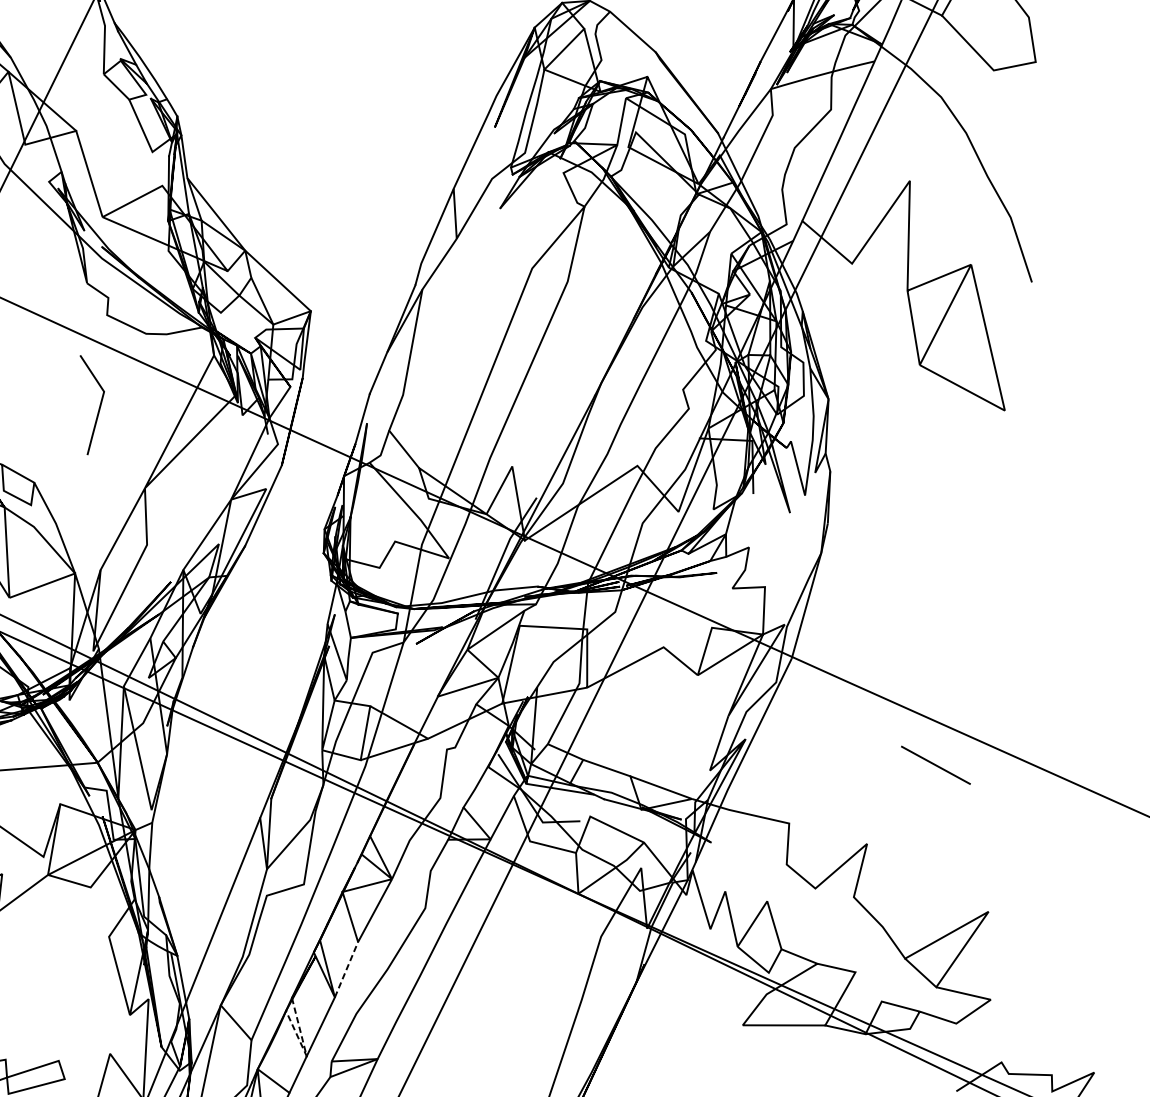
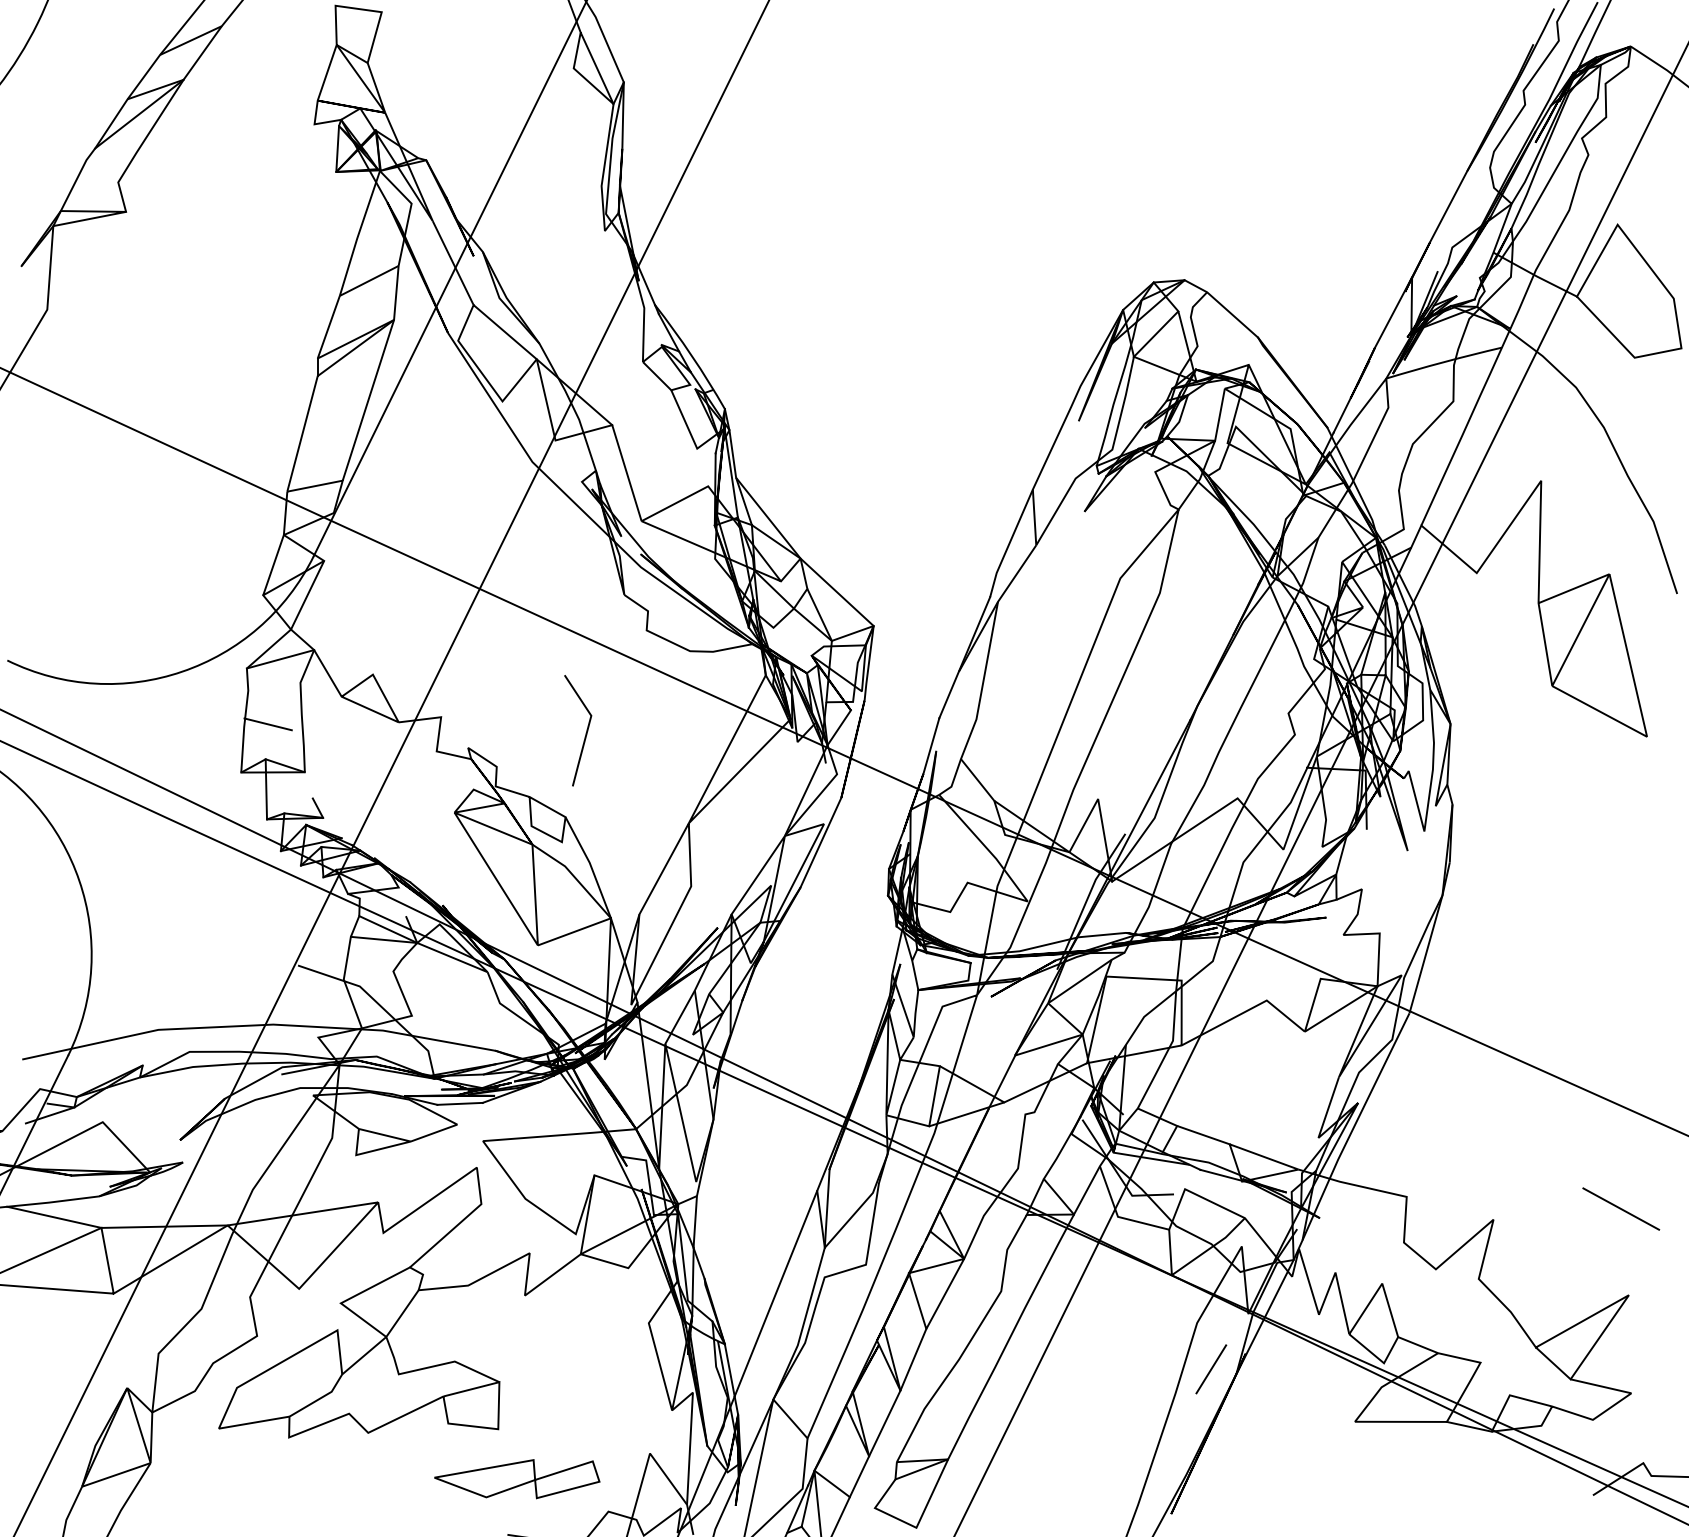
line: (98, 407) -> (585, 733), moved
line: (936, 764) -> (1621, 1208), moved
line: (346, 969) -> (913, 1359), dashed -> solid
line: (614, 978) -> (1211, 1369), added
line: (305, 1051) -> (867, 1451), dashed -> solid

